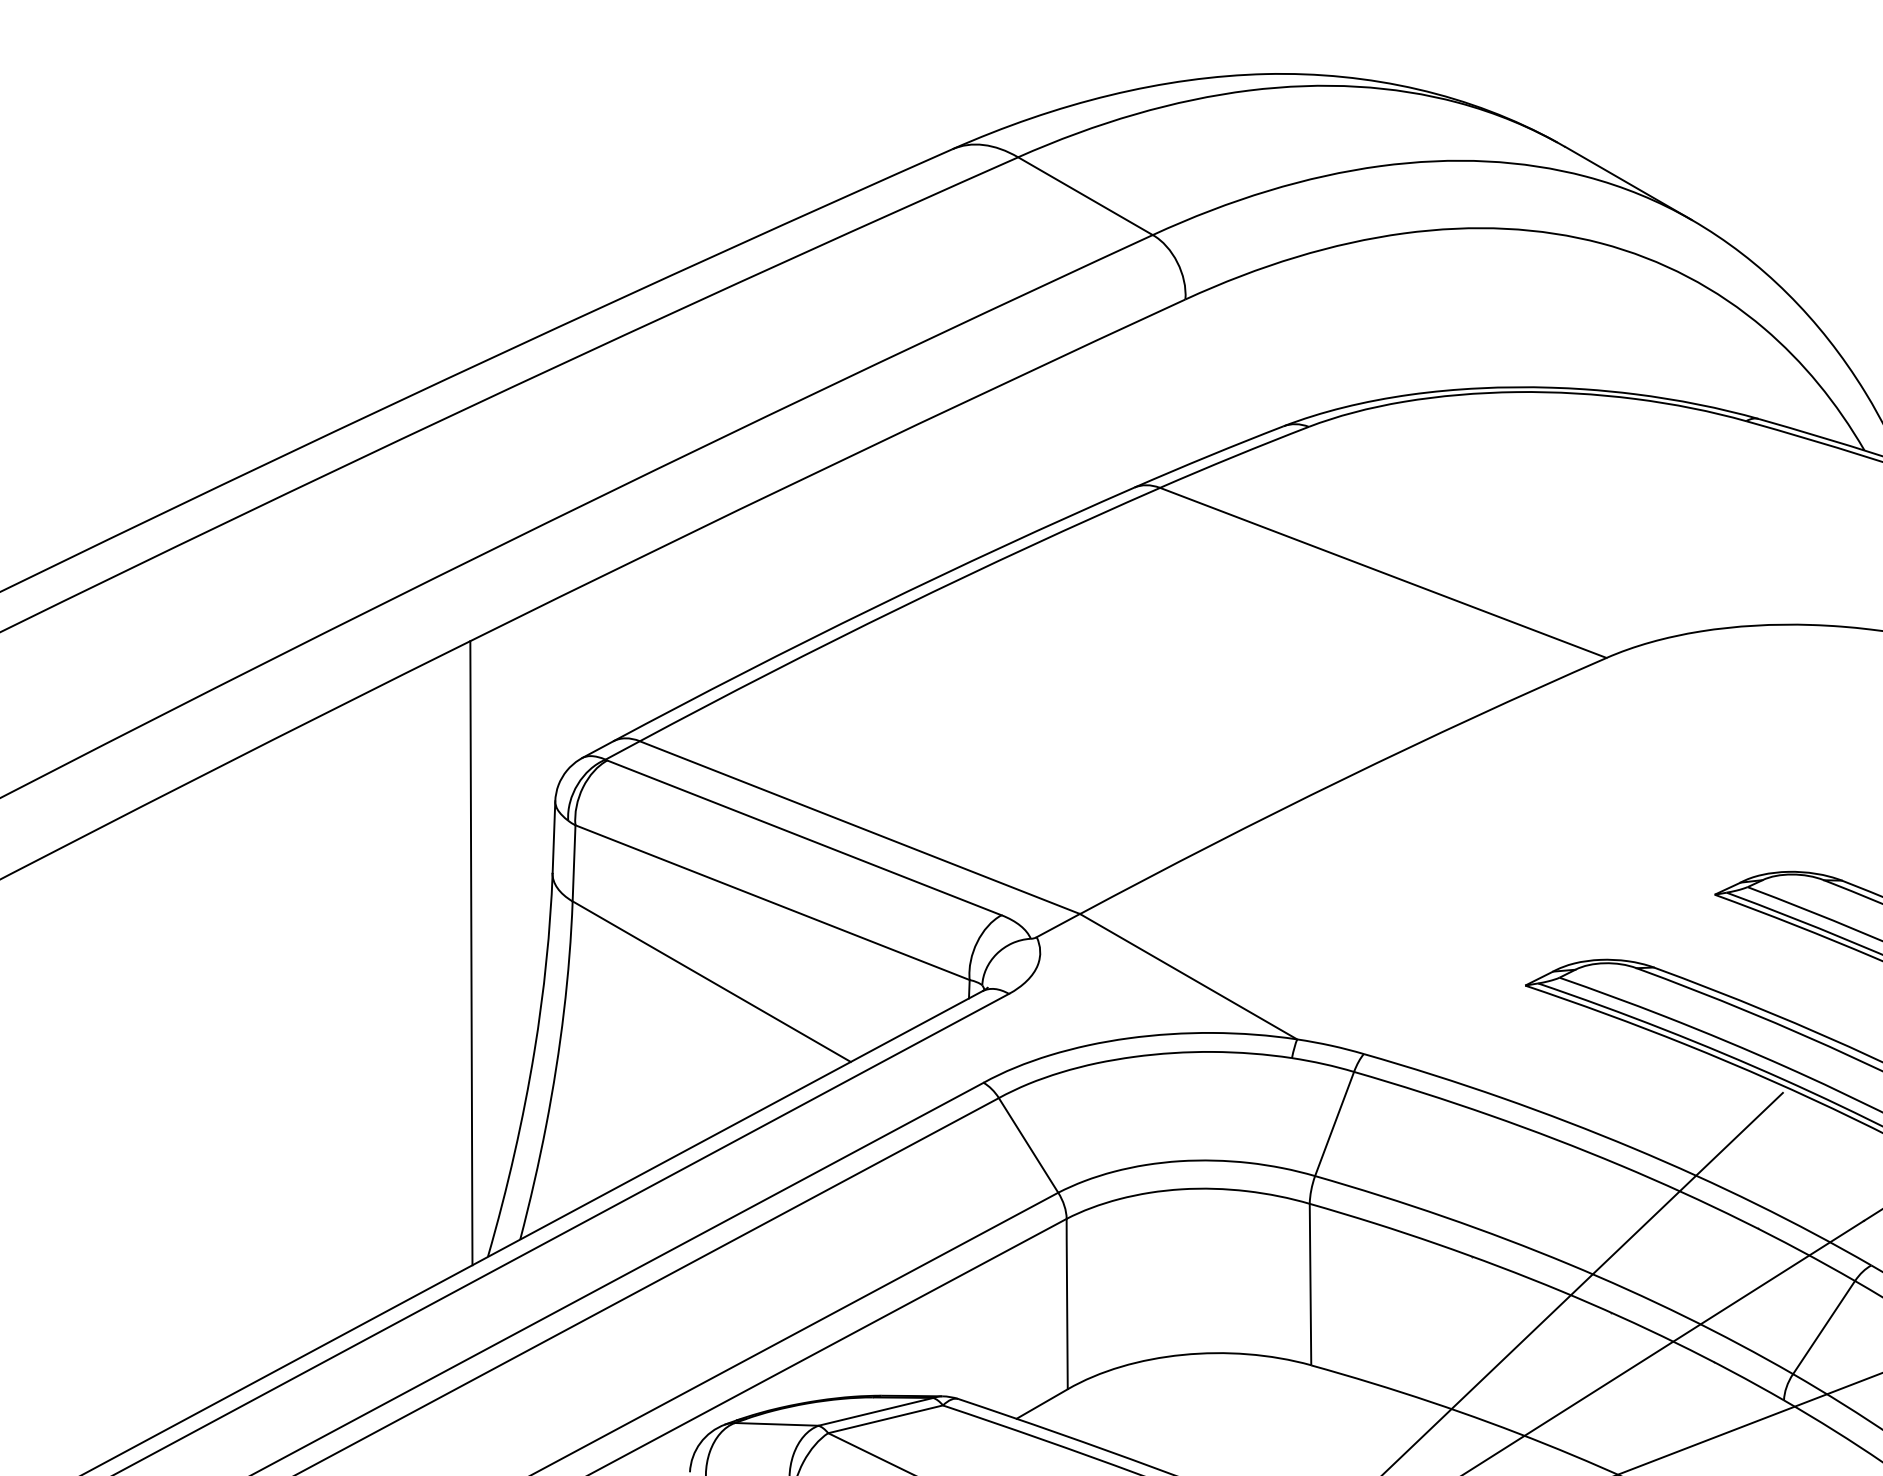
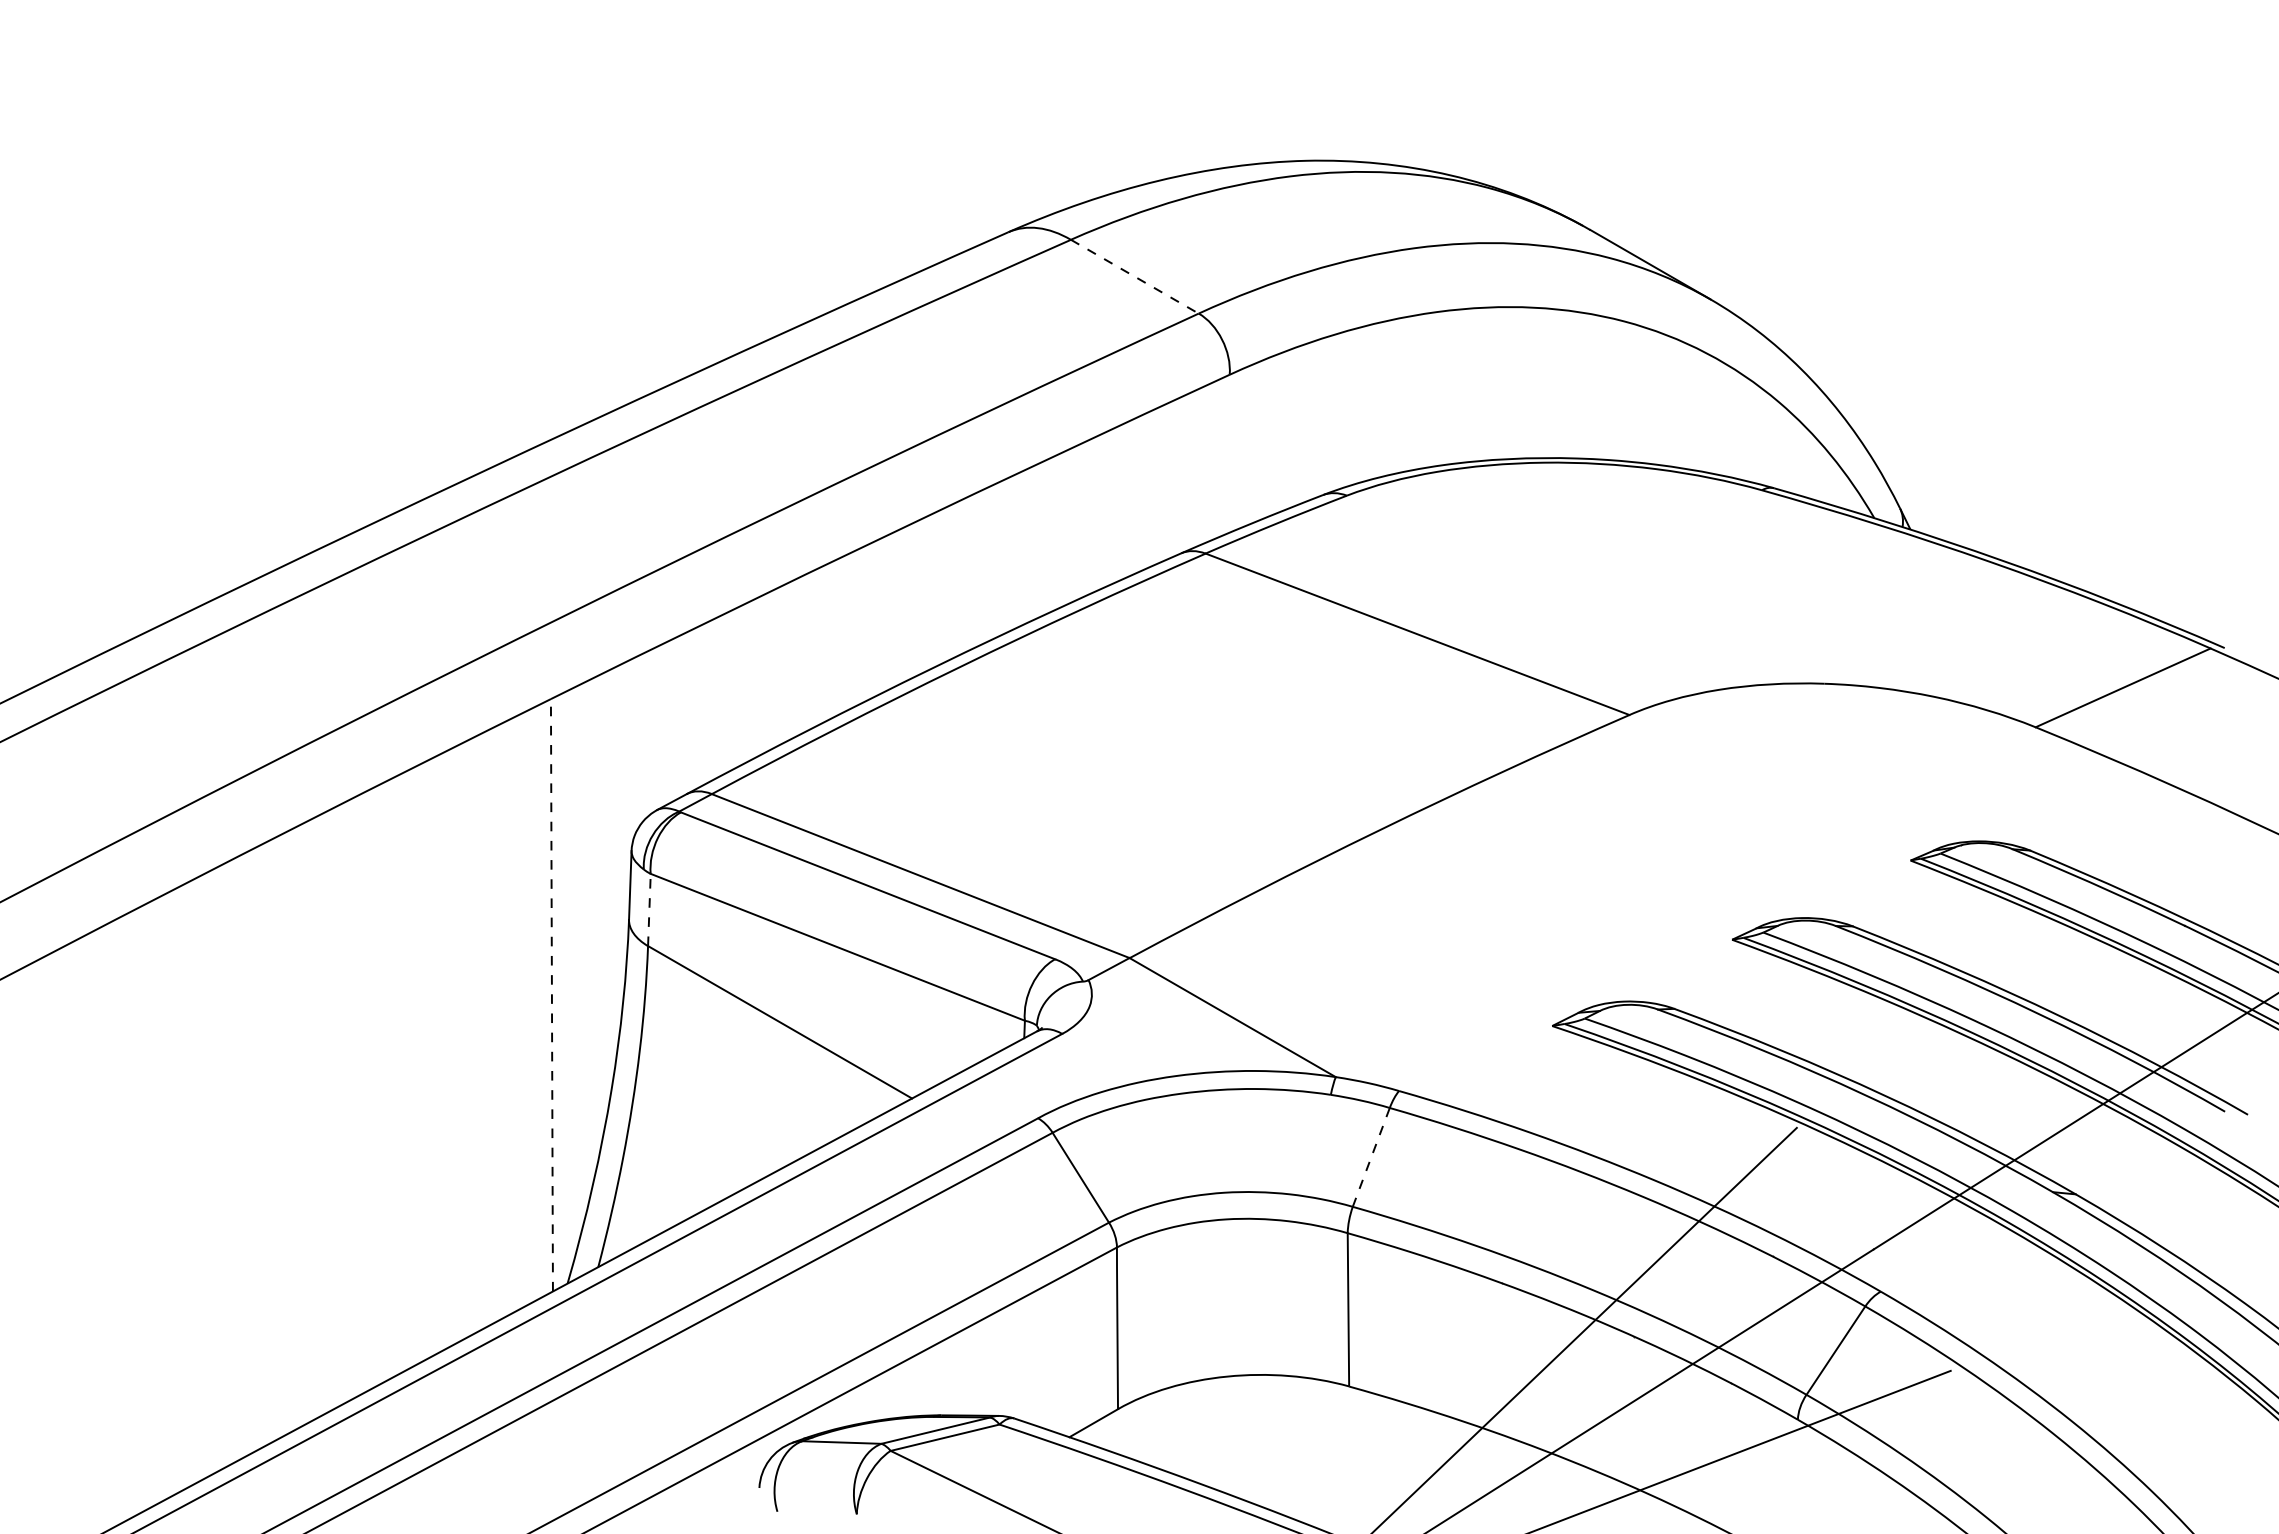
line: (1085, 195) -> (1134, 276), solid -> dashed
line: (574, 862) -> (649, 909), solid -> dashed
line: (470, 952) -> (551, 994), solid -> dashed
line: (1334, 1124) -> (1371, 1157), solid -> dashed

